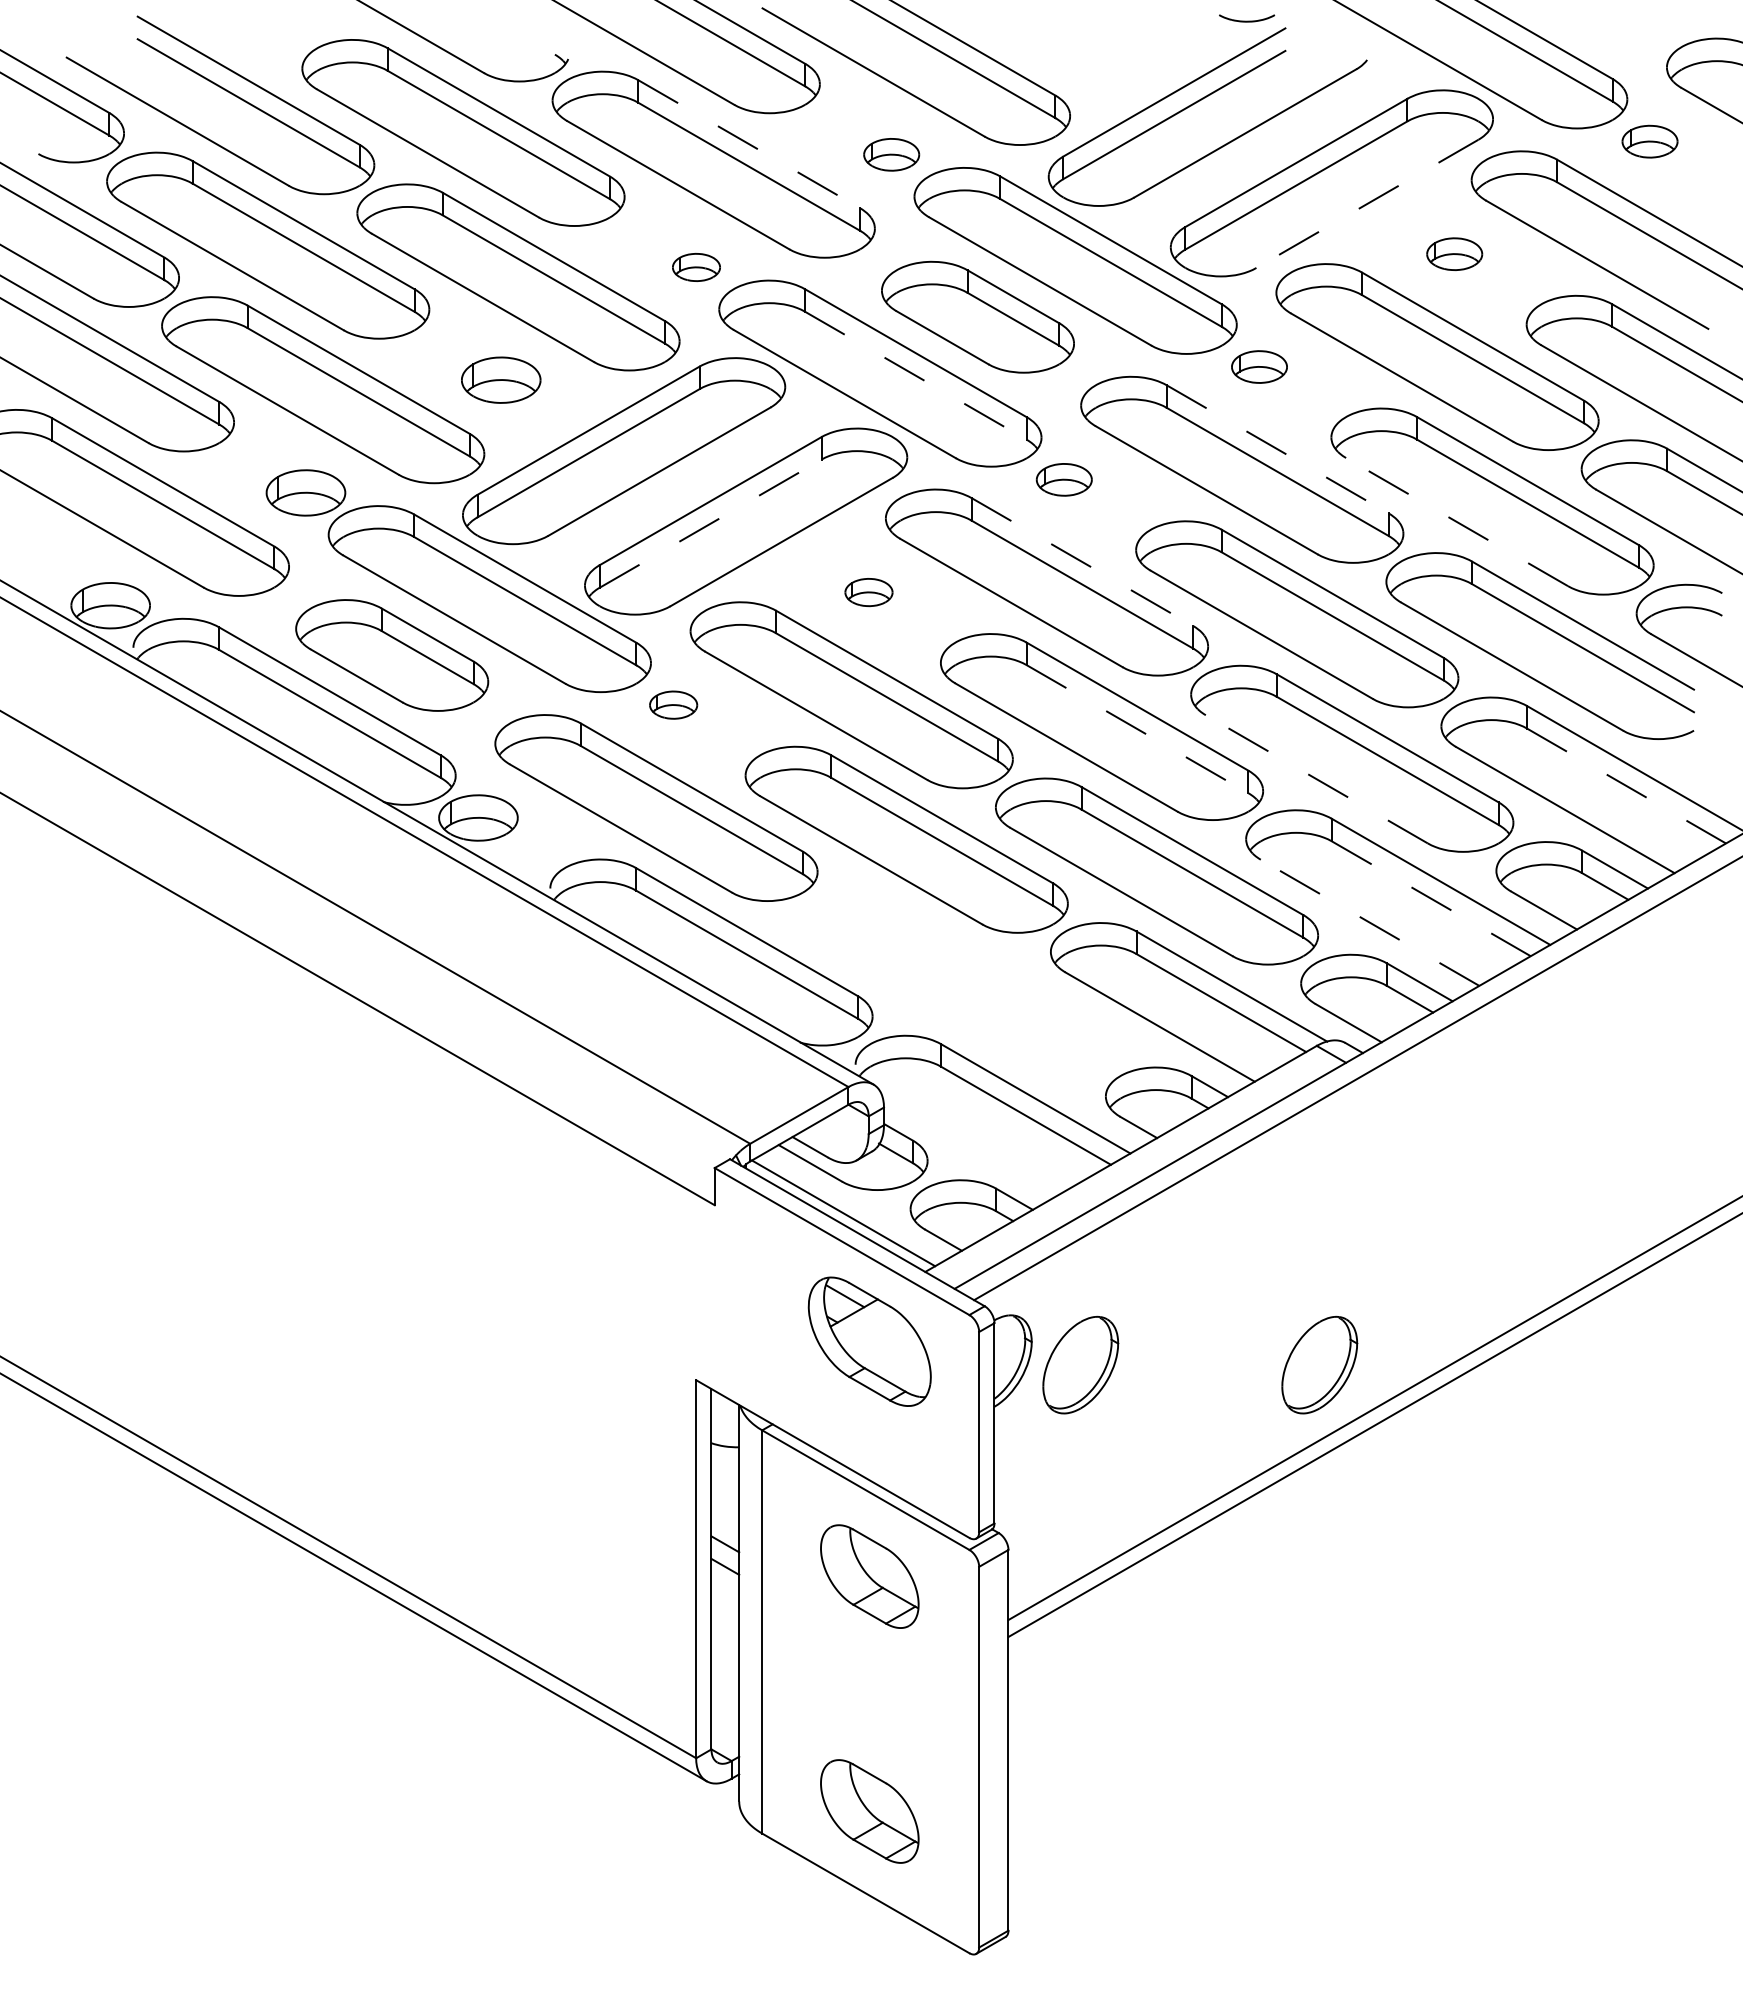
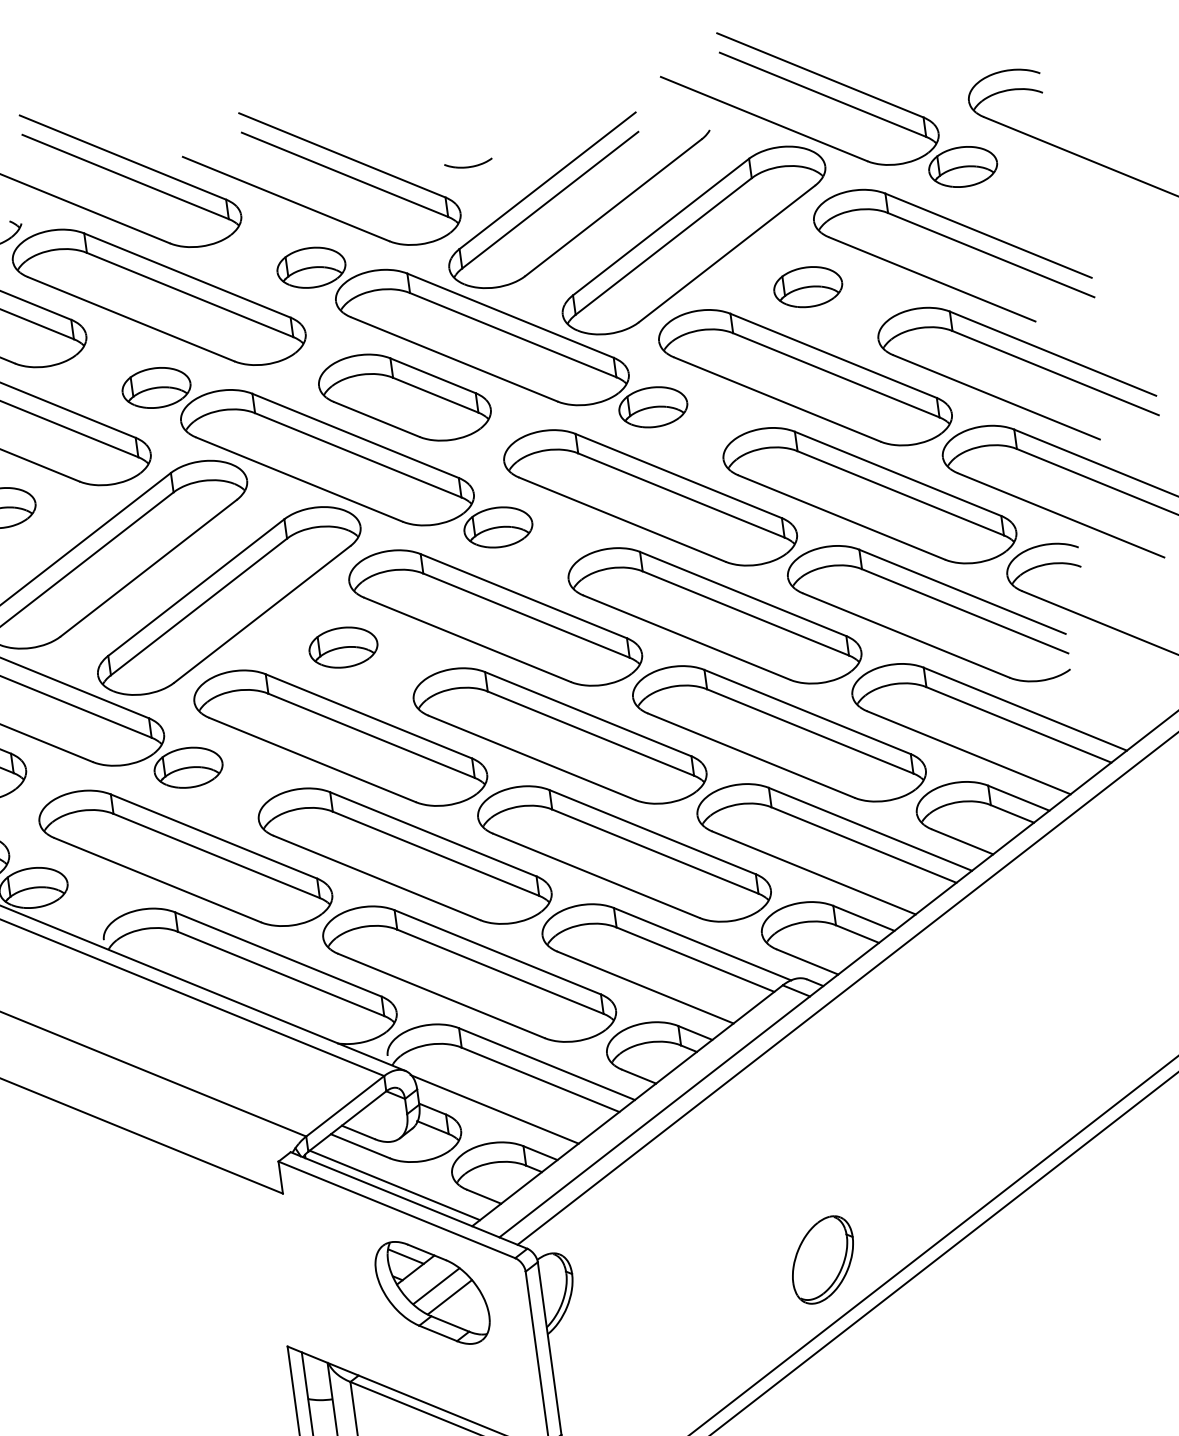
part: (1247, 18) -> (469, 164), moved
part: (1649, 141) -> (962, 166), size x1.43
line: (749, 144) -> (187, 275), dashed -> solid
part: (891, 154) -> (311, 267), size x1.43
line: (1366, 204) -> (726, 254), dashed -> solid
part: (1454, 253) -> (807, 286), size x1.43
part: (696, 267) -> (156, 387), size x1.67
part: (1259, 366) -> (653, 406), size x1.43
line: (916, 375) -> (358, 455), dashed -> solid
line: (1278, 449) -> (679, 476), dashed -> solid
part: (1064, 479) -> (498, 527), size x1.43
line: (1456, 521) -> (841, 517), dashed -> solid
line: (711, 523) -> (199, 606), dashed -> solid
line: (1082, 562) -> (523, 596), dashed -> solid
part: (868, 592) -> (343, 647), size x1.67
part: (673, 704) -> (188, 767), size x1.67
line: (1137, 729) -> (590, 733), dashed -> solid
line: (1316, 779) -> (751, 755), dashed -> solid
line: (1626, 786) -> (1018, 725), dashed -> solid
line: (1431, 898) -> (864, 844), dashed -> solid
line: (1369, 922) -> (813, 872), dashed -> solid
part: (961, 984) -> (469, 974), added
line: (968, 1142) -> (494, 1109), added
line: (875, 1334) -> (436, 1286), added
line: (888, 1349) -> (449, 1297), added
part: (1080, 1364) -> (616, 1287), removed

